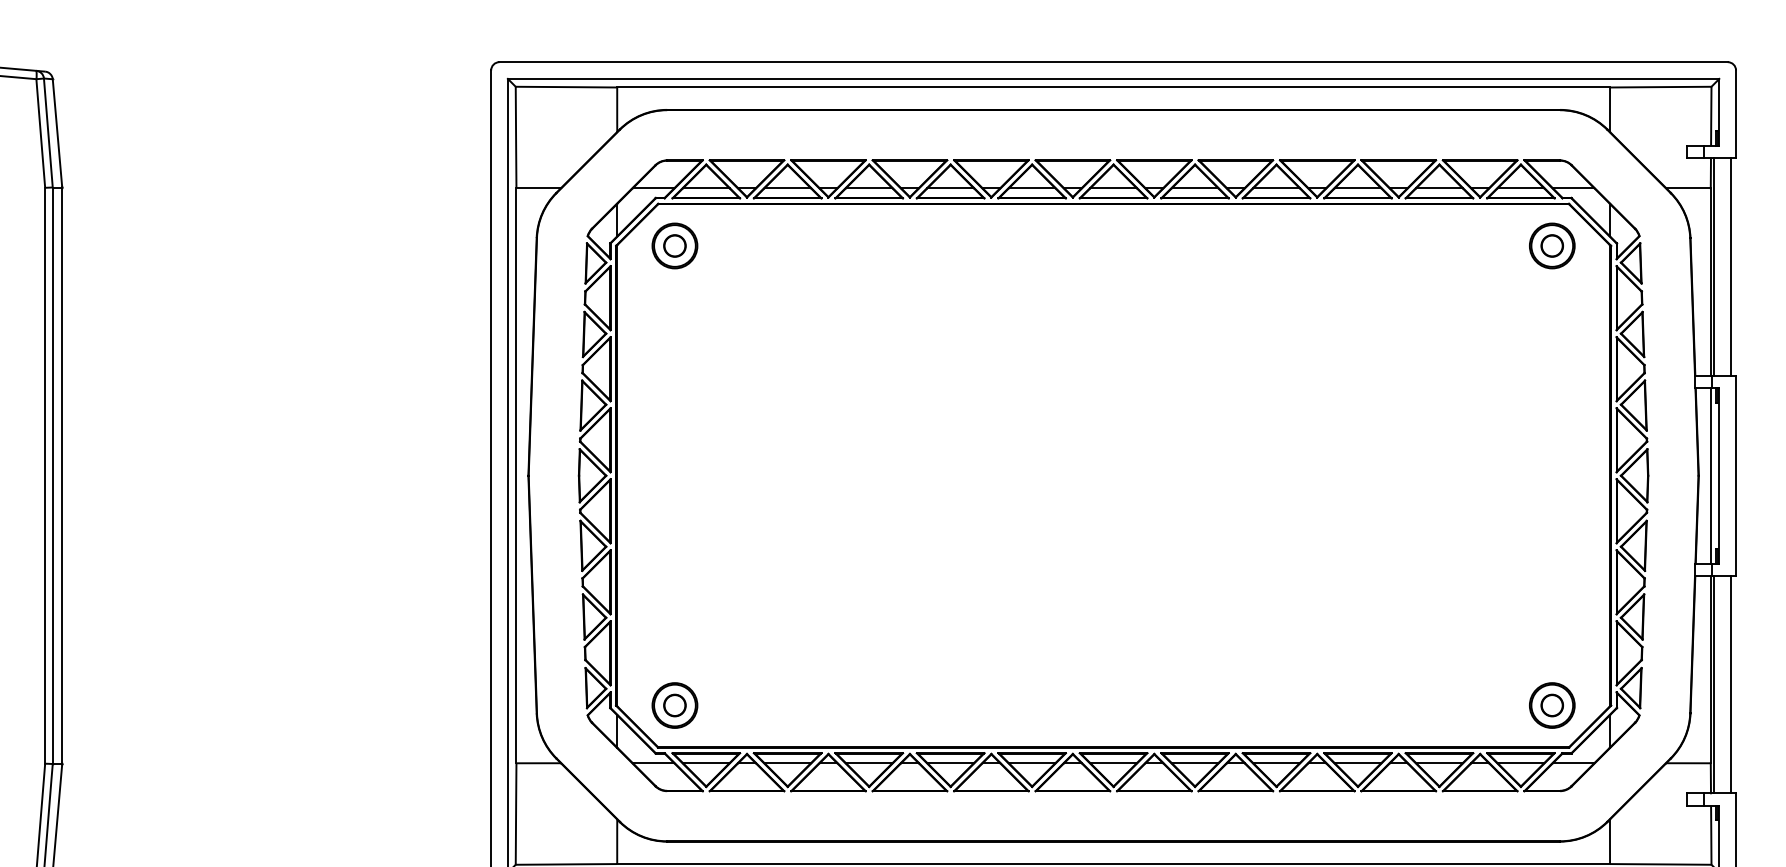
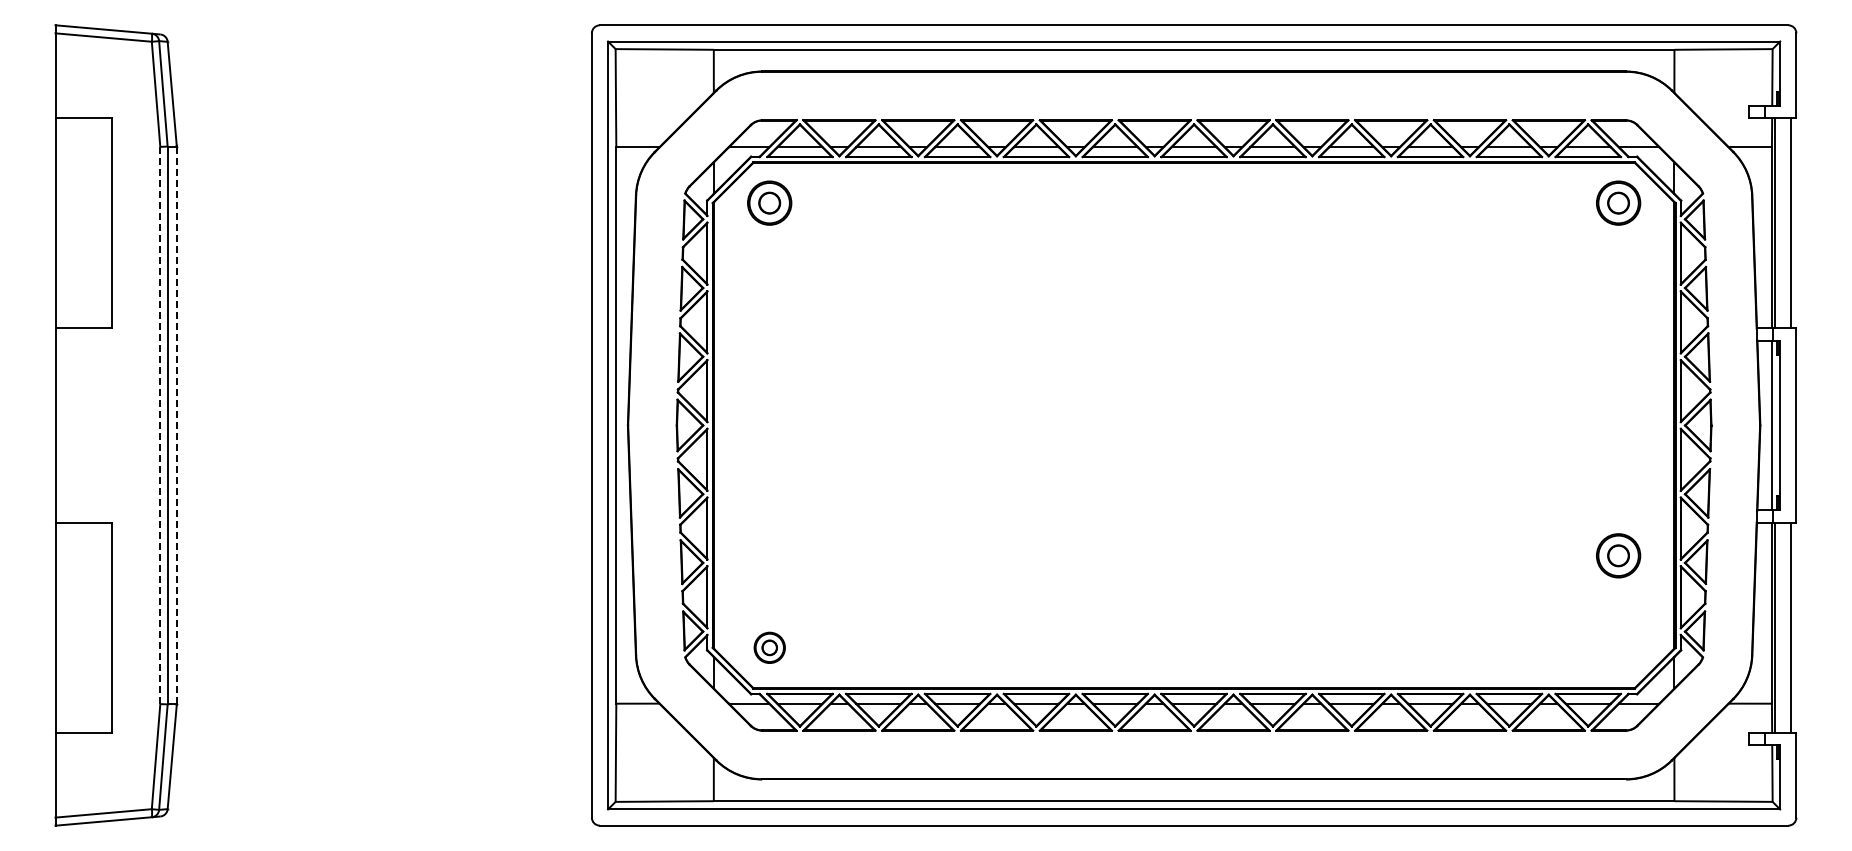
line: (45, 475) -> (160, 425), solid -> dashed
line: (61, 475) -> (176, 425), solid -> dashed
part: (674, 705) -> (769, 647), size x0.7
part: (1552, 705) -> (1618, 555), moved

